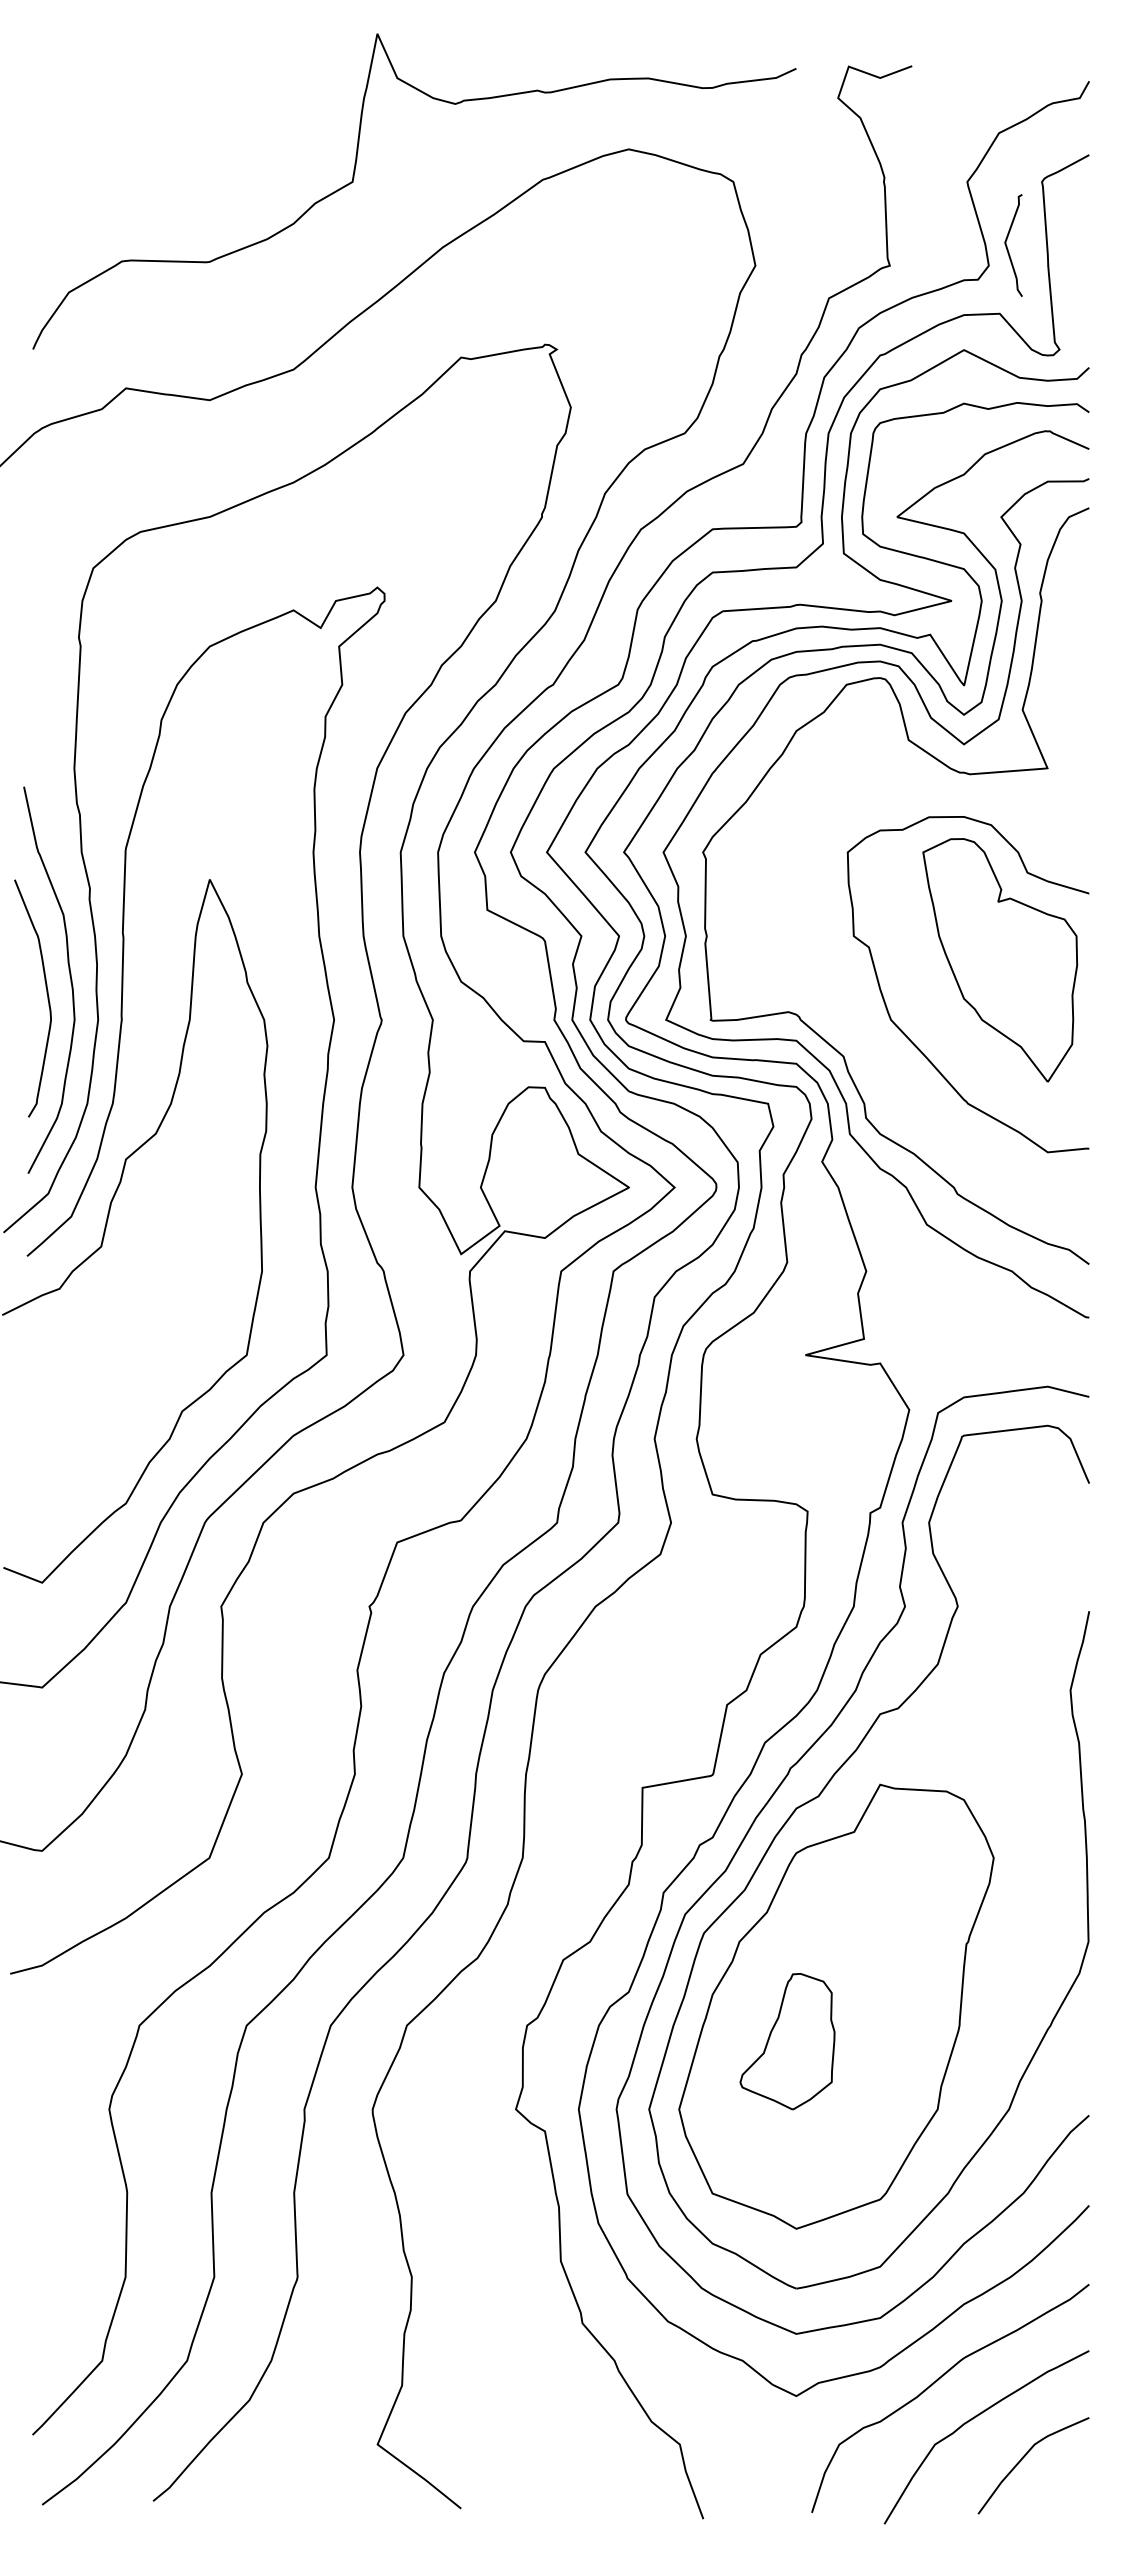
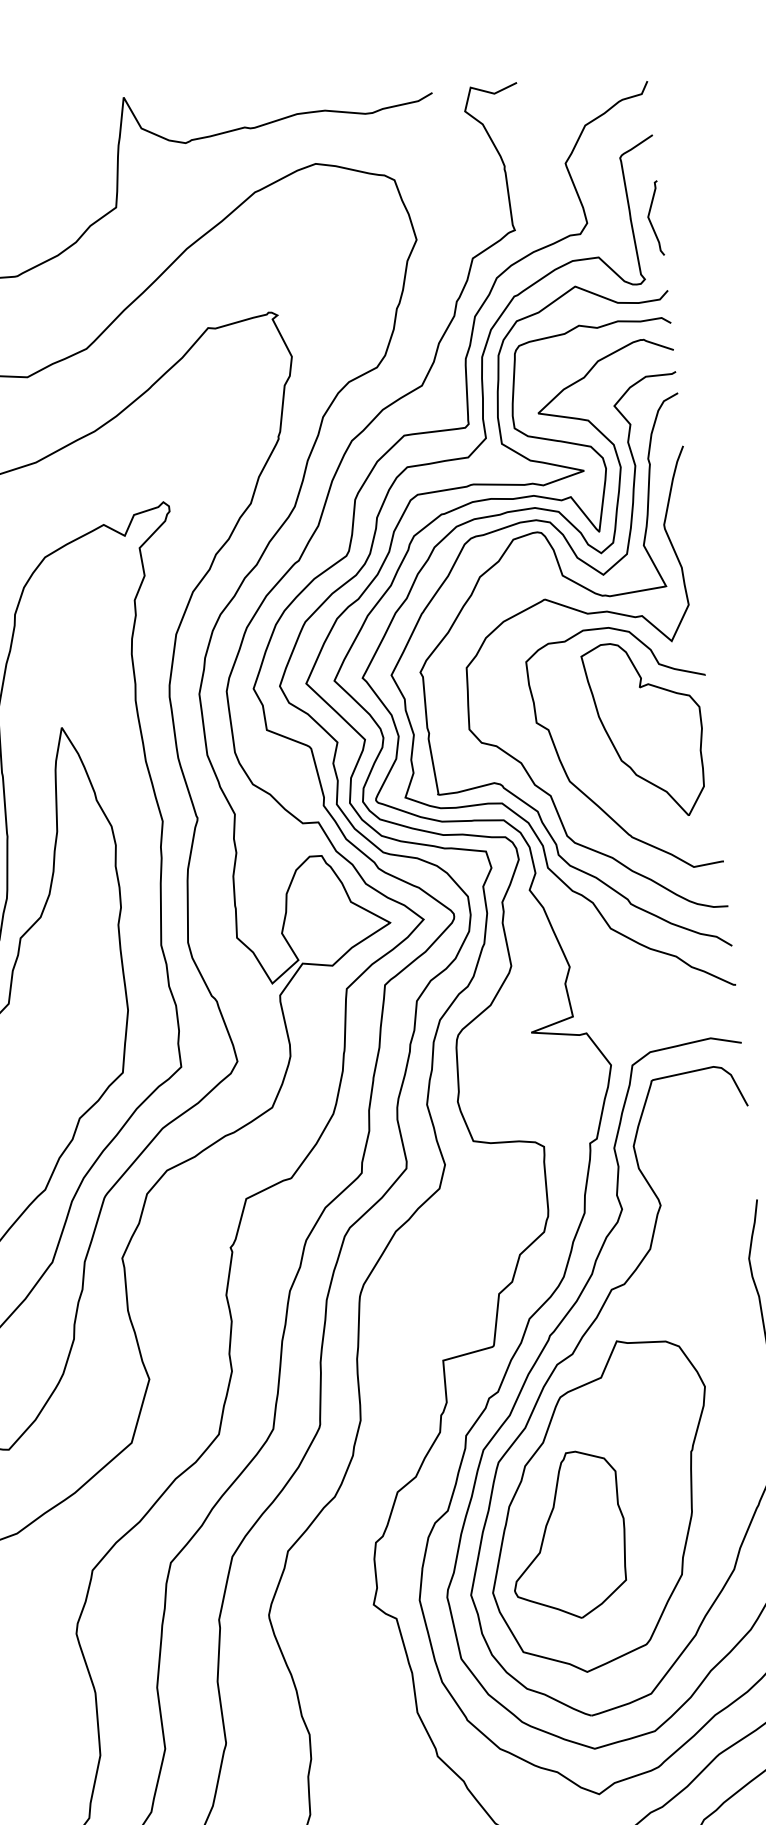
curve: (1007, 246) -> (650, 219), moved
curve: (935, 795) -> (586, 614), added
part: (787, 2041) -> (567, 1535), size x1.67

